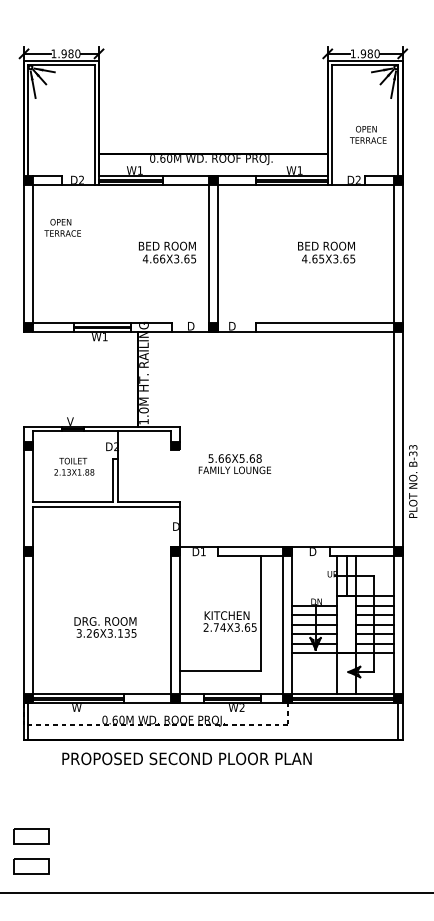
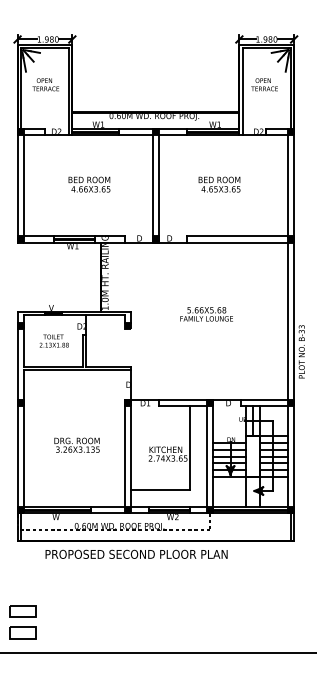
text: (368, 134) -> (264, 84), moved
text: (62, 227) -> (45, 84), moved
text: (167, 252) -> (89, 184), moved
text: (326, 252) -> (219, 184), moved
text: (234, 464) -> (206, 314), moved
text: (105, 627) -> (77, 445), moved

